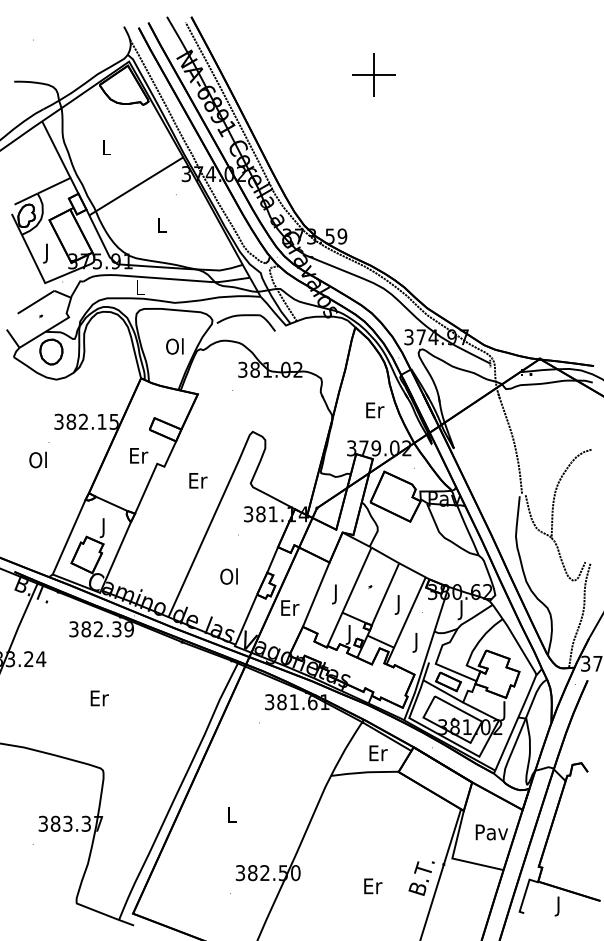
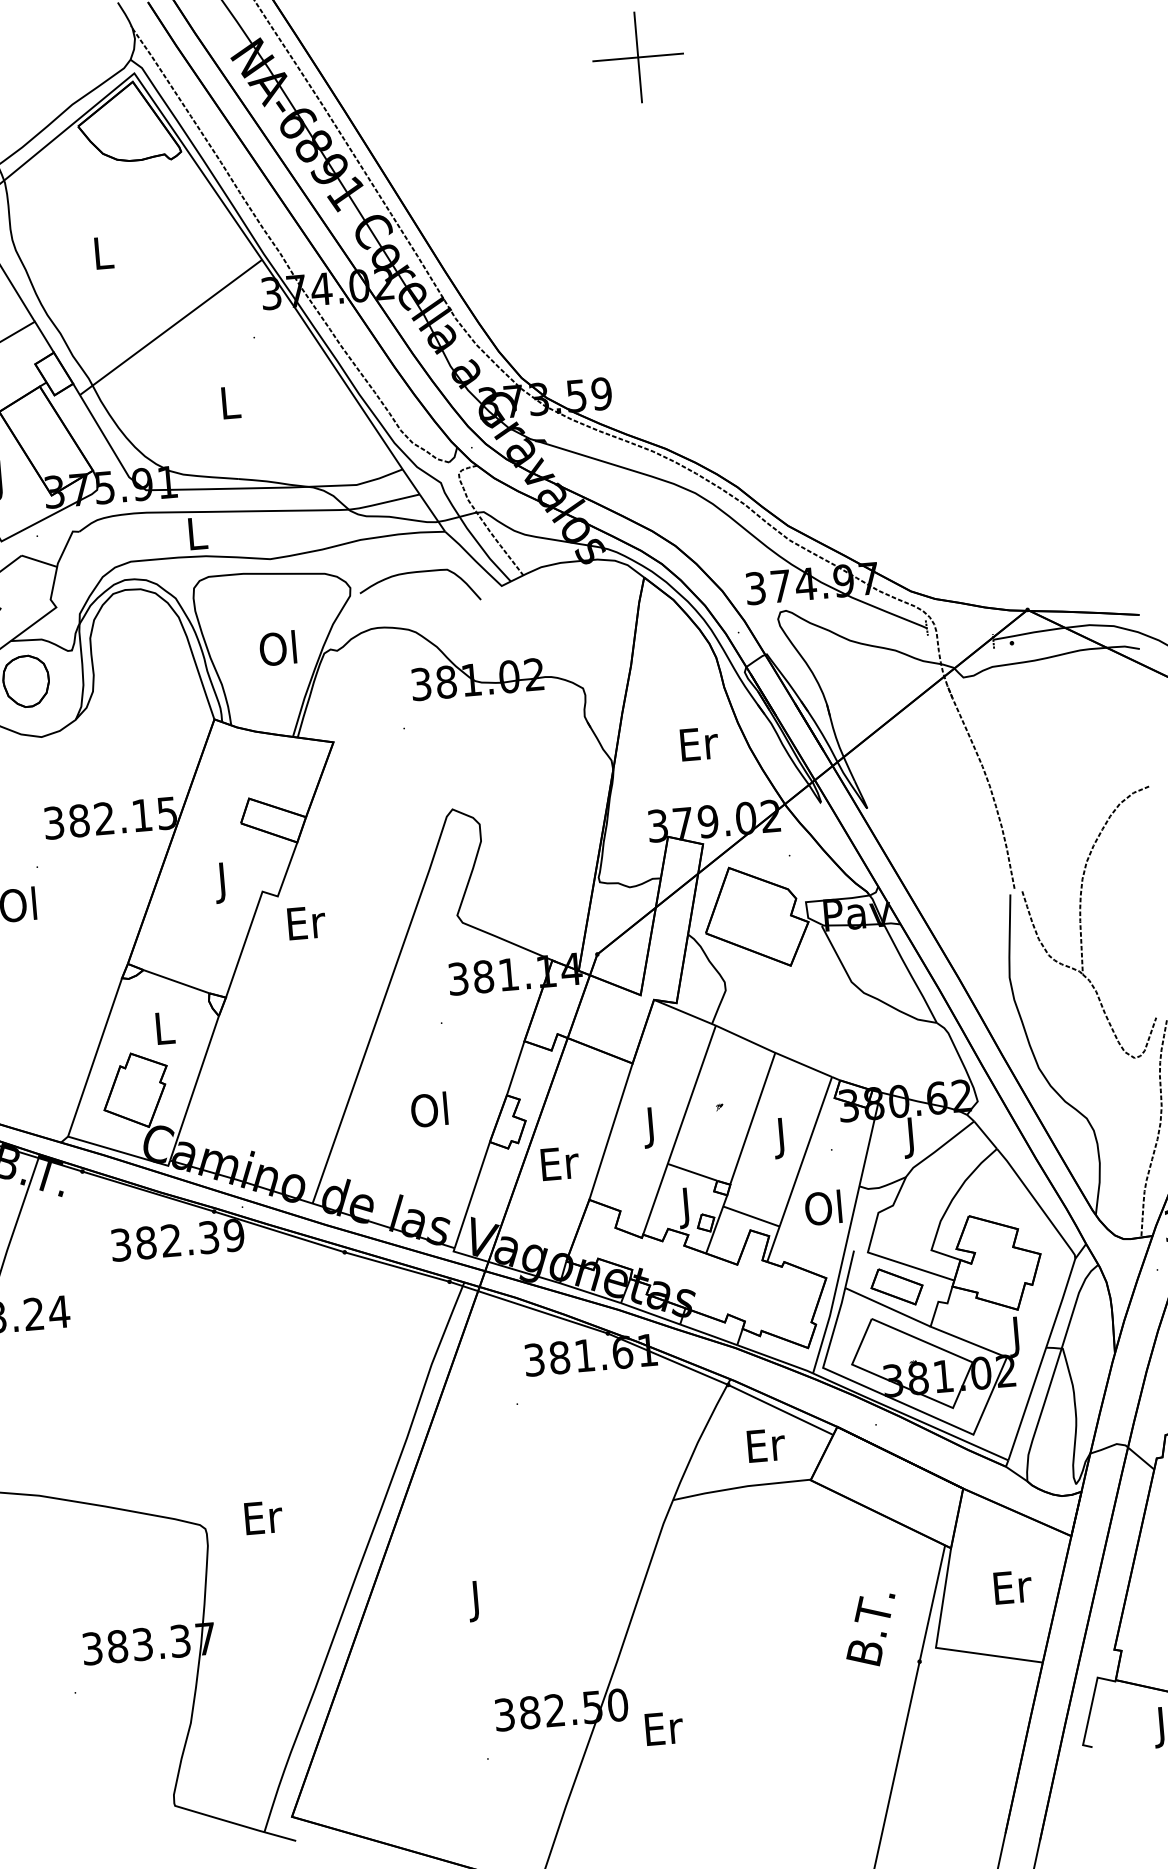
text: (139, 457) -> (225, 881), Er -> J
text: (198, 480) -> (306, 922), moved
text: (103, 528) -> (163, 1033), J -> L
text: (415, 642) -> (822, 1212), J -> Ol
text: (99, 698) -> (263, 1517), moved
text: (231, 816) -> (476, 1600), L -> J
text: (491, 832) -> (1011, 1587), Pav -> Er
text: (421, 878) -> (870, 1630), moved
text: (373, 886) -> (664, 1728), moved

